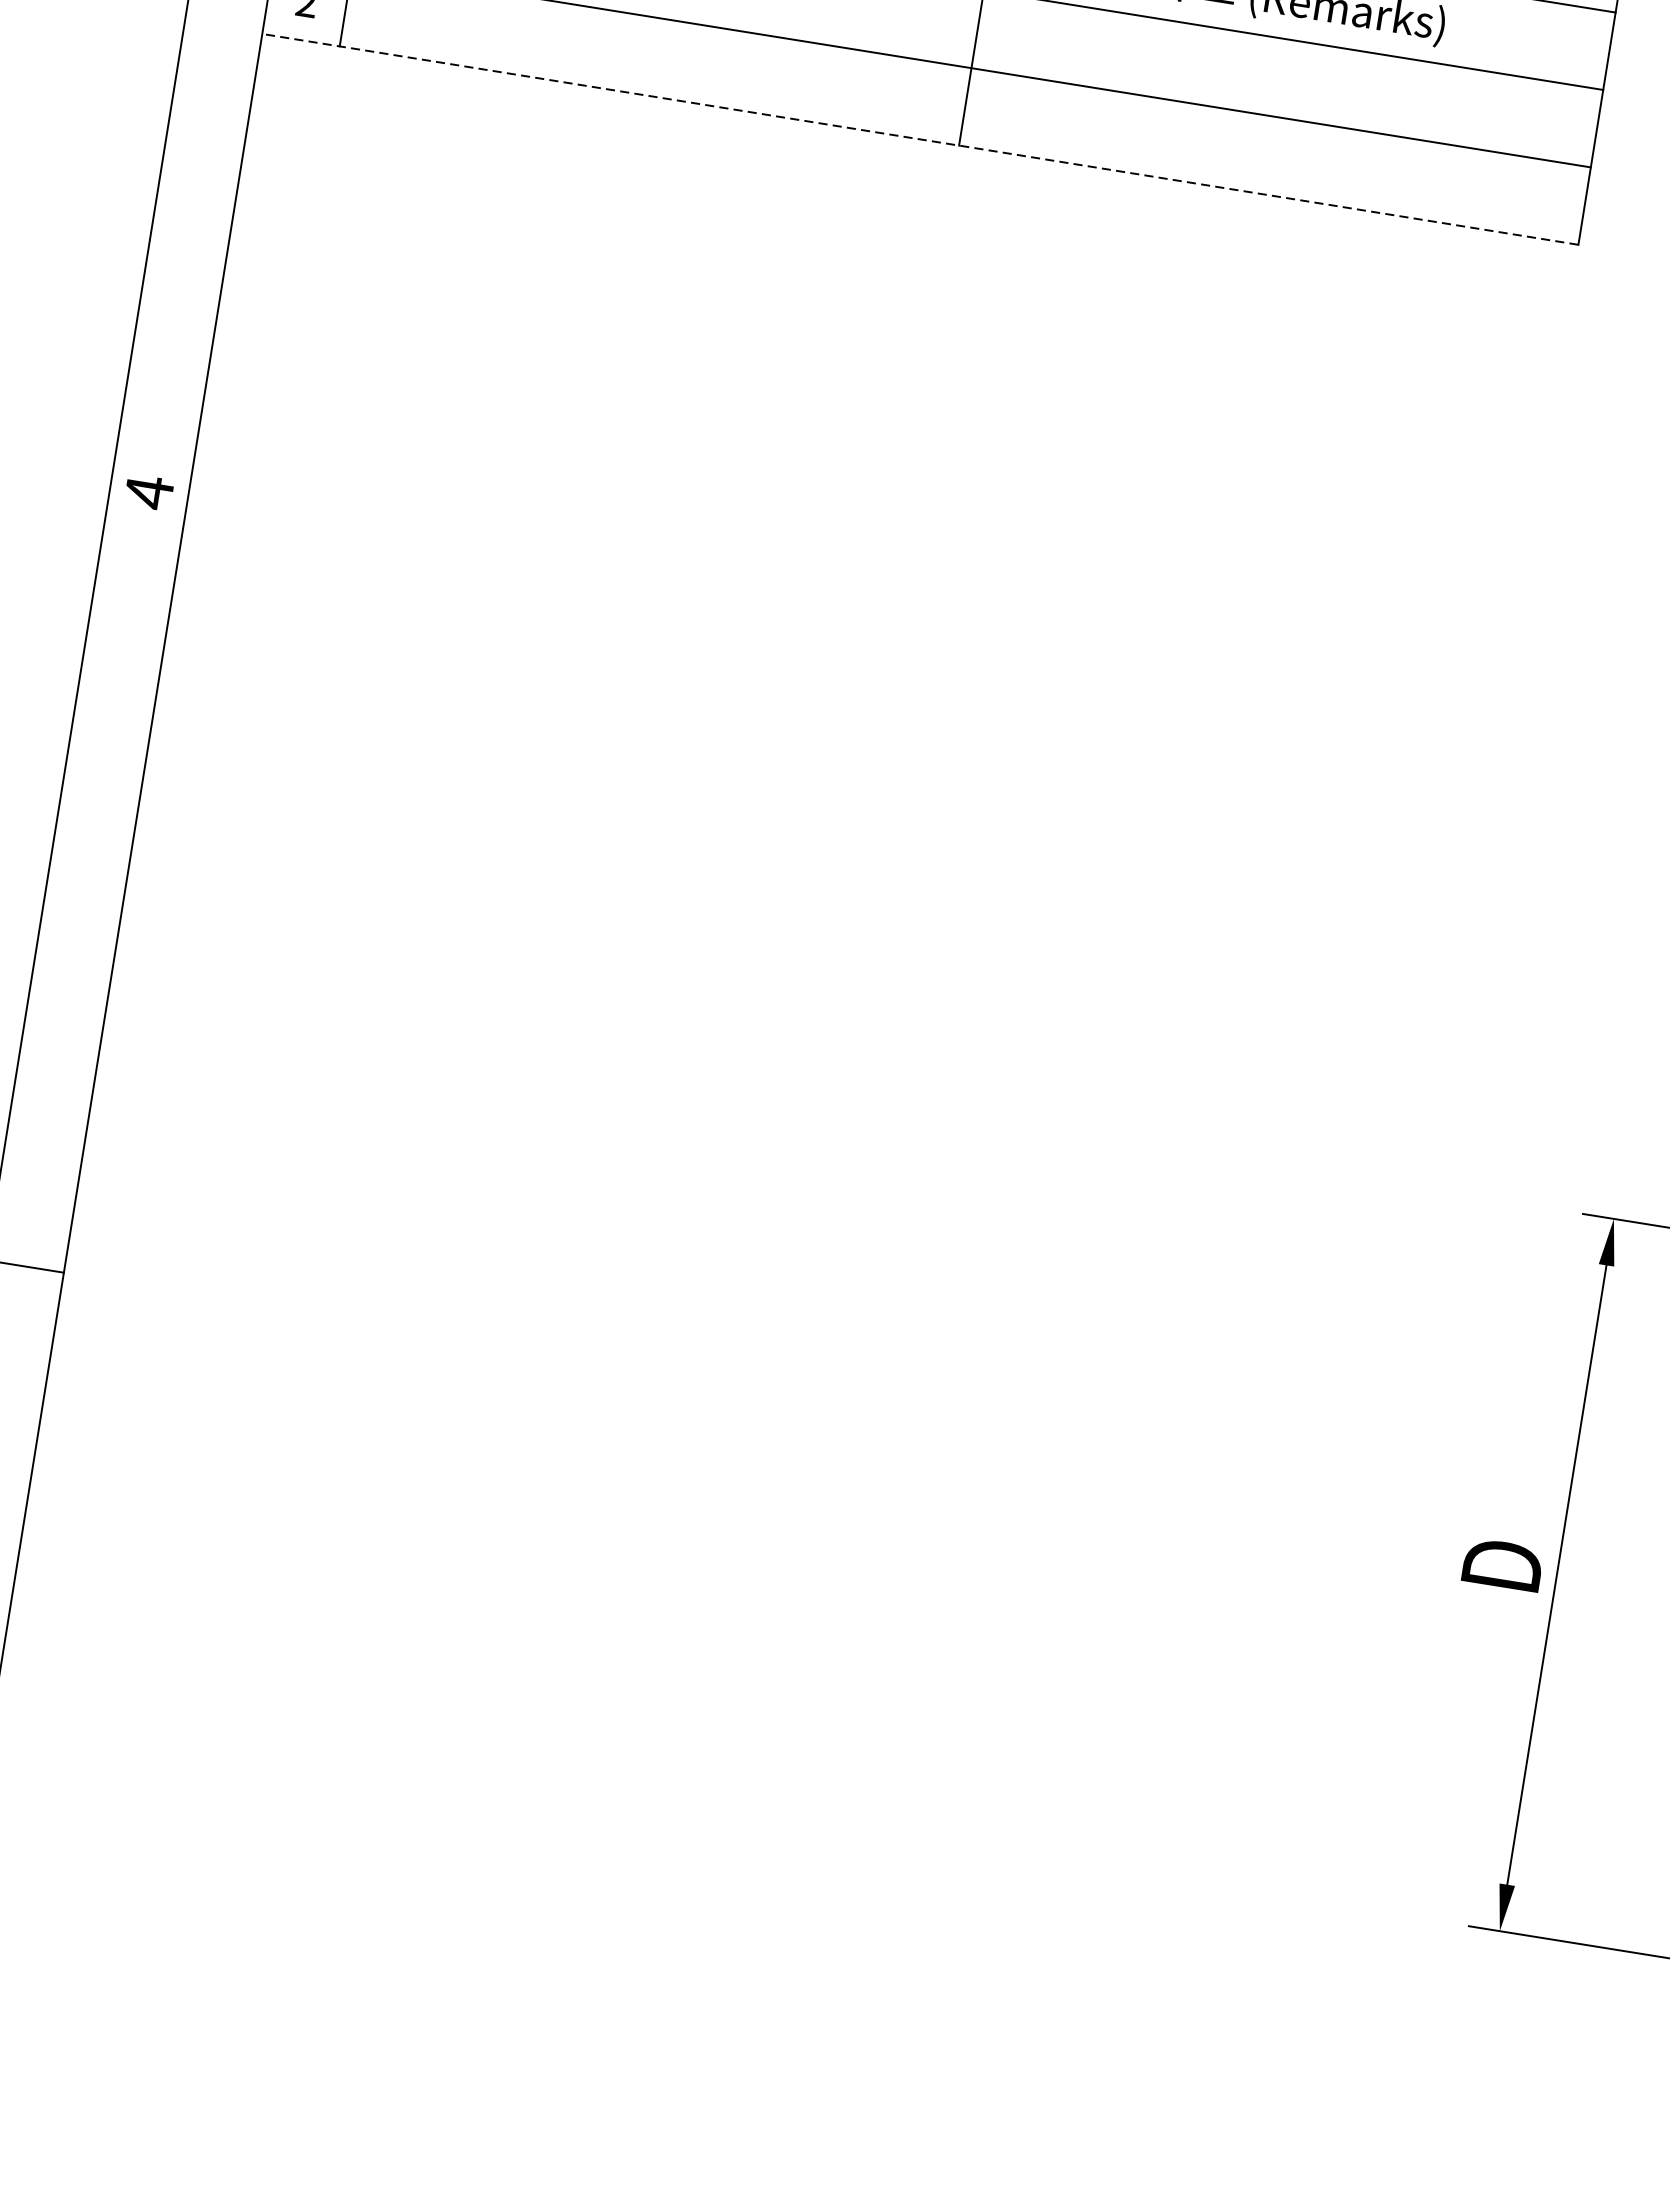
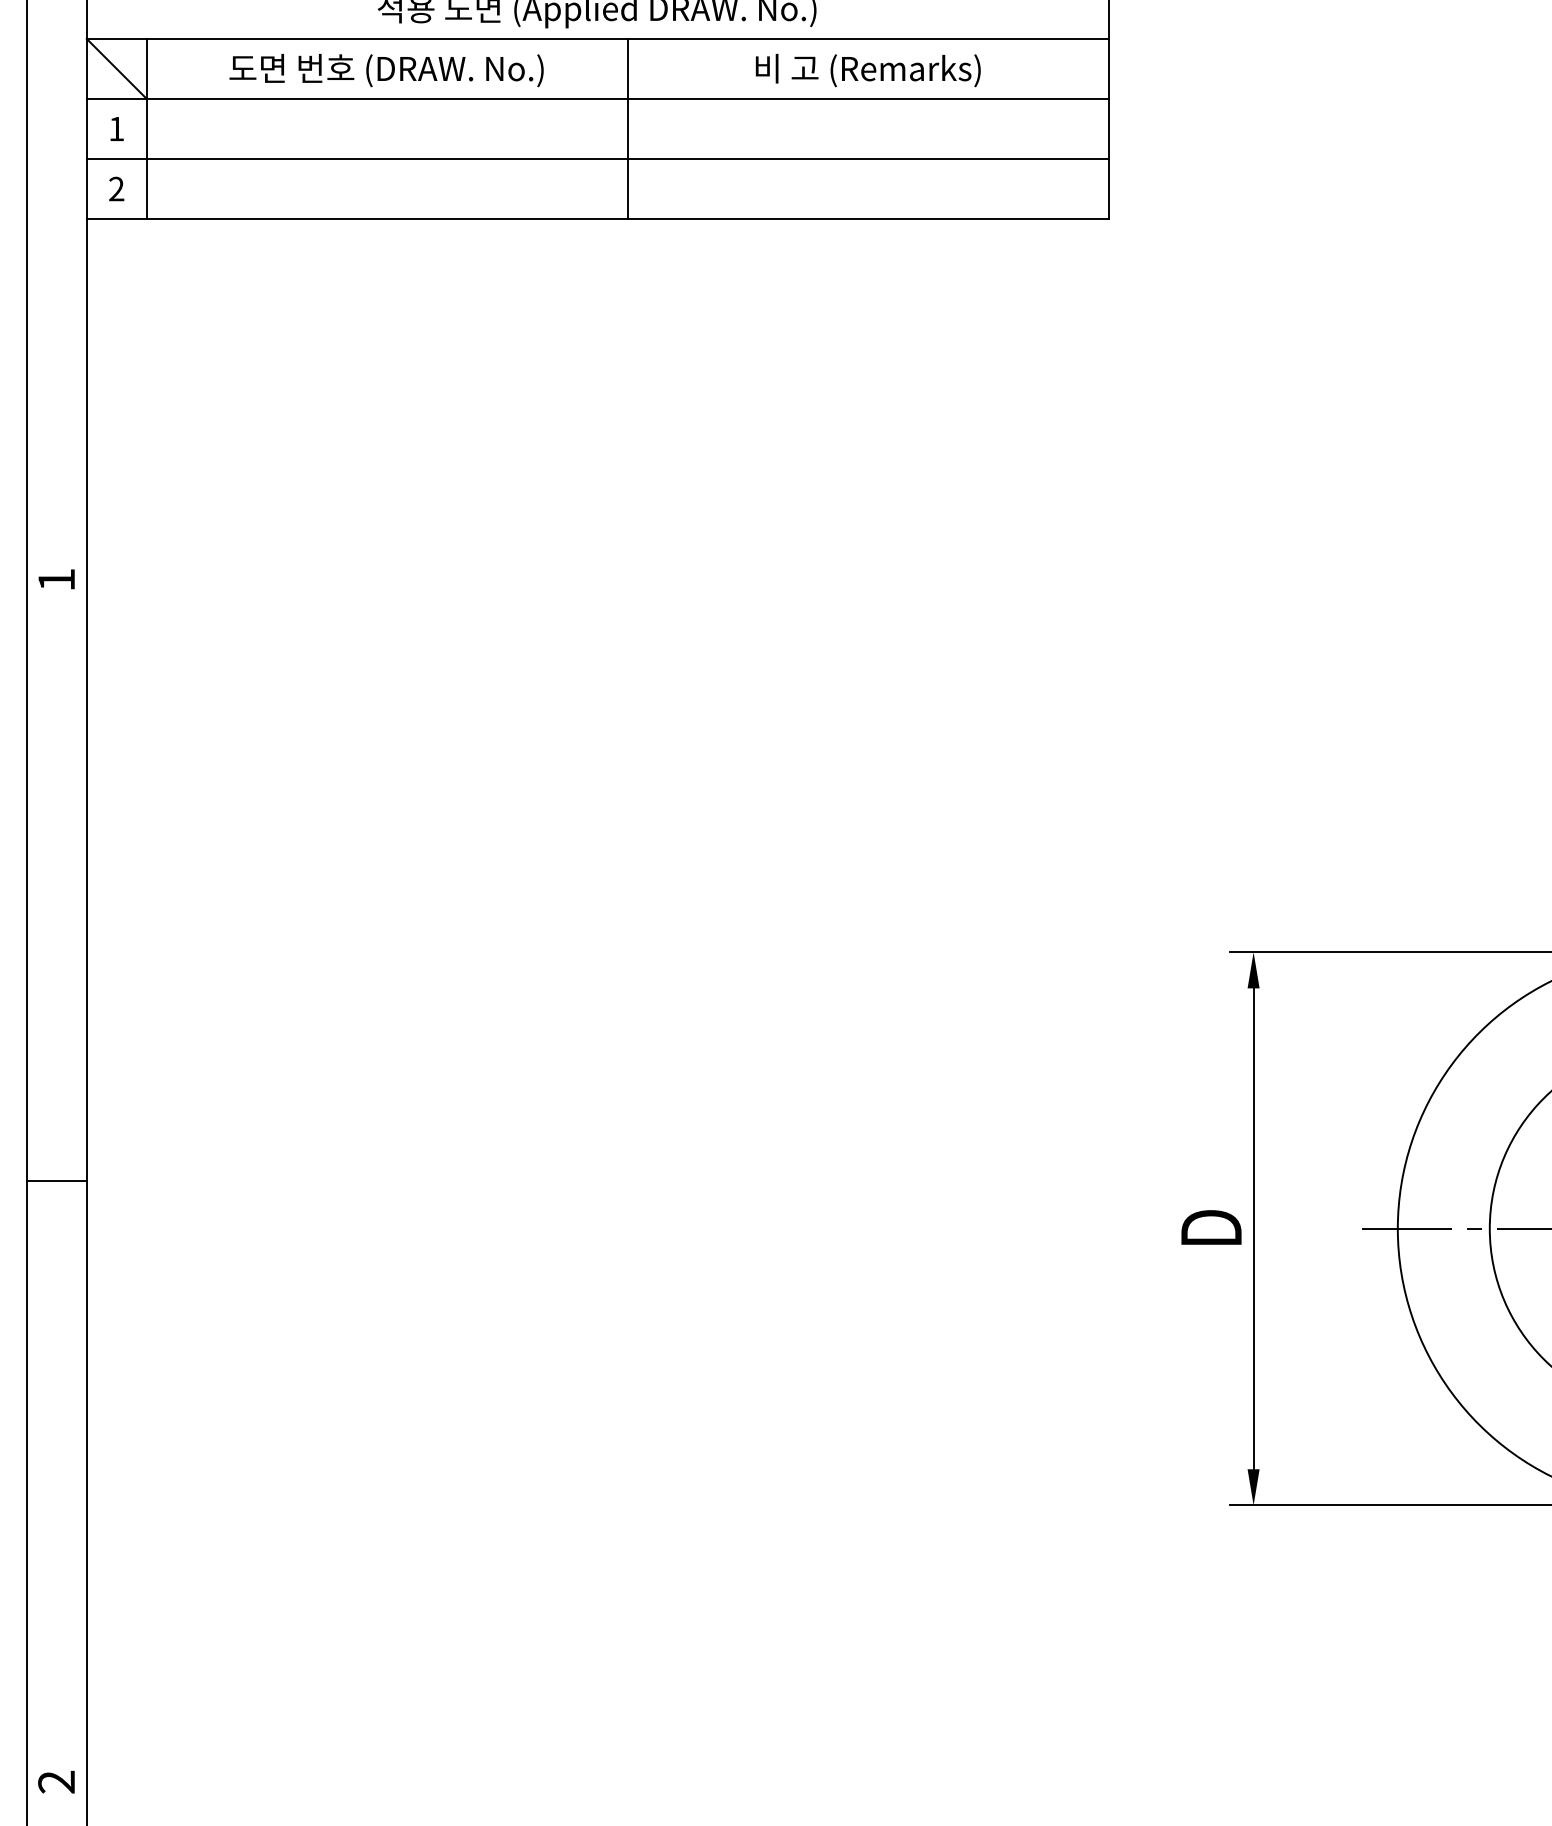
line: (920, 139) -> (597, 219), dashed -> solid
text: (149, 491) -> (56, 579), 4 -> 1

